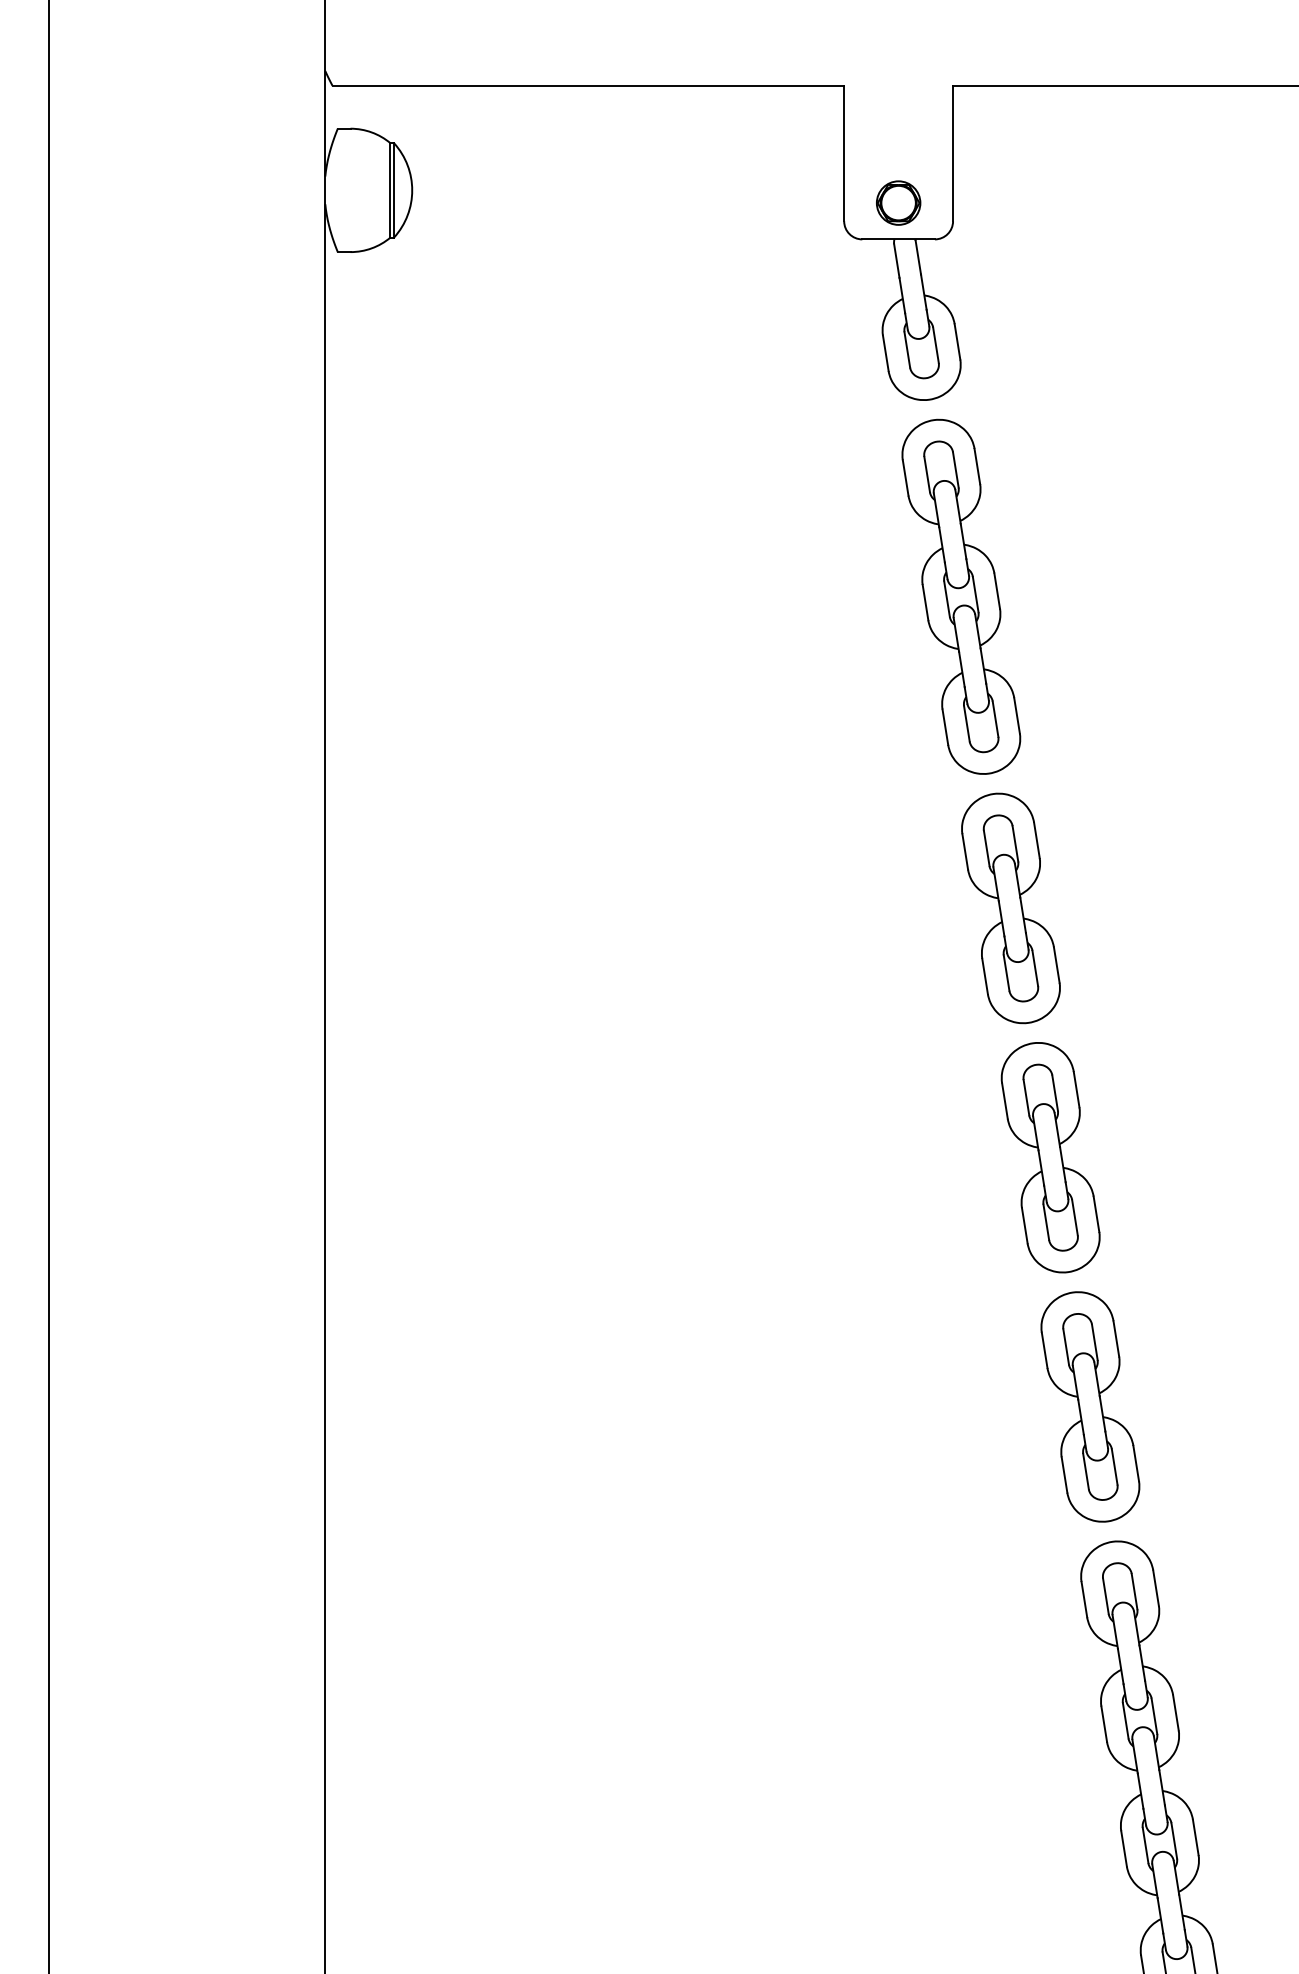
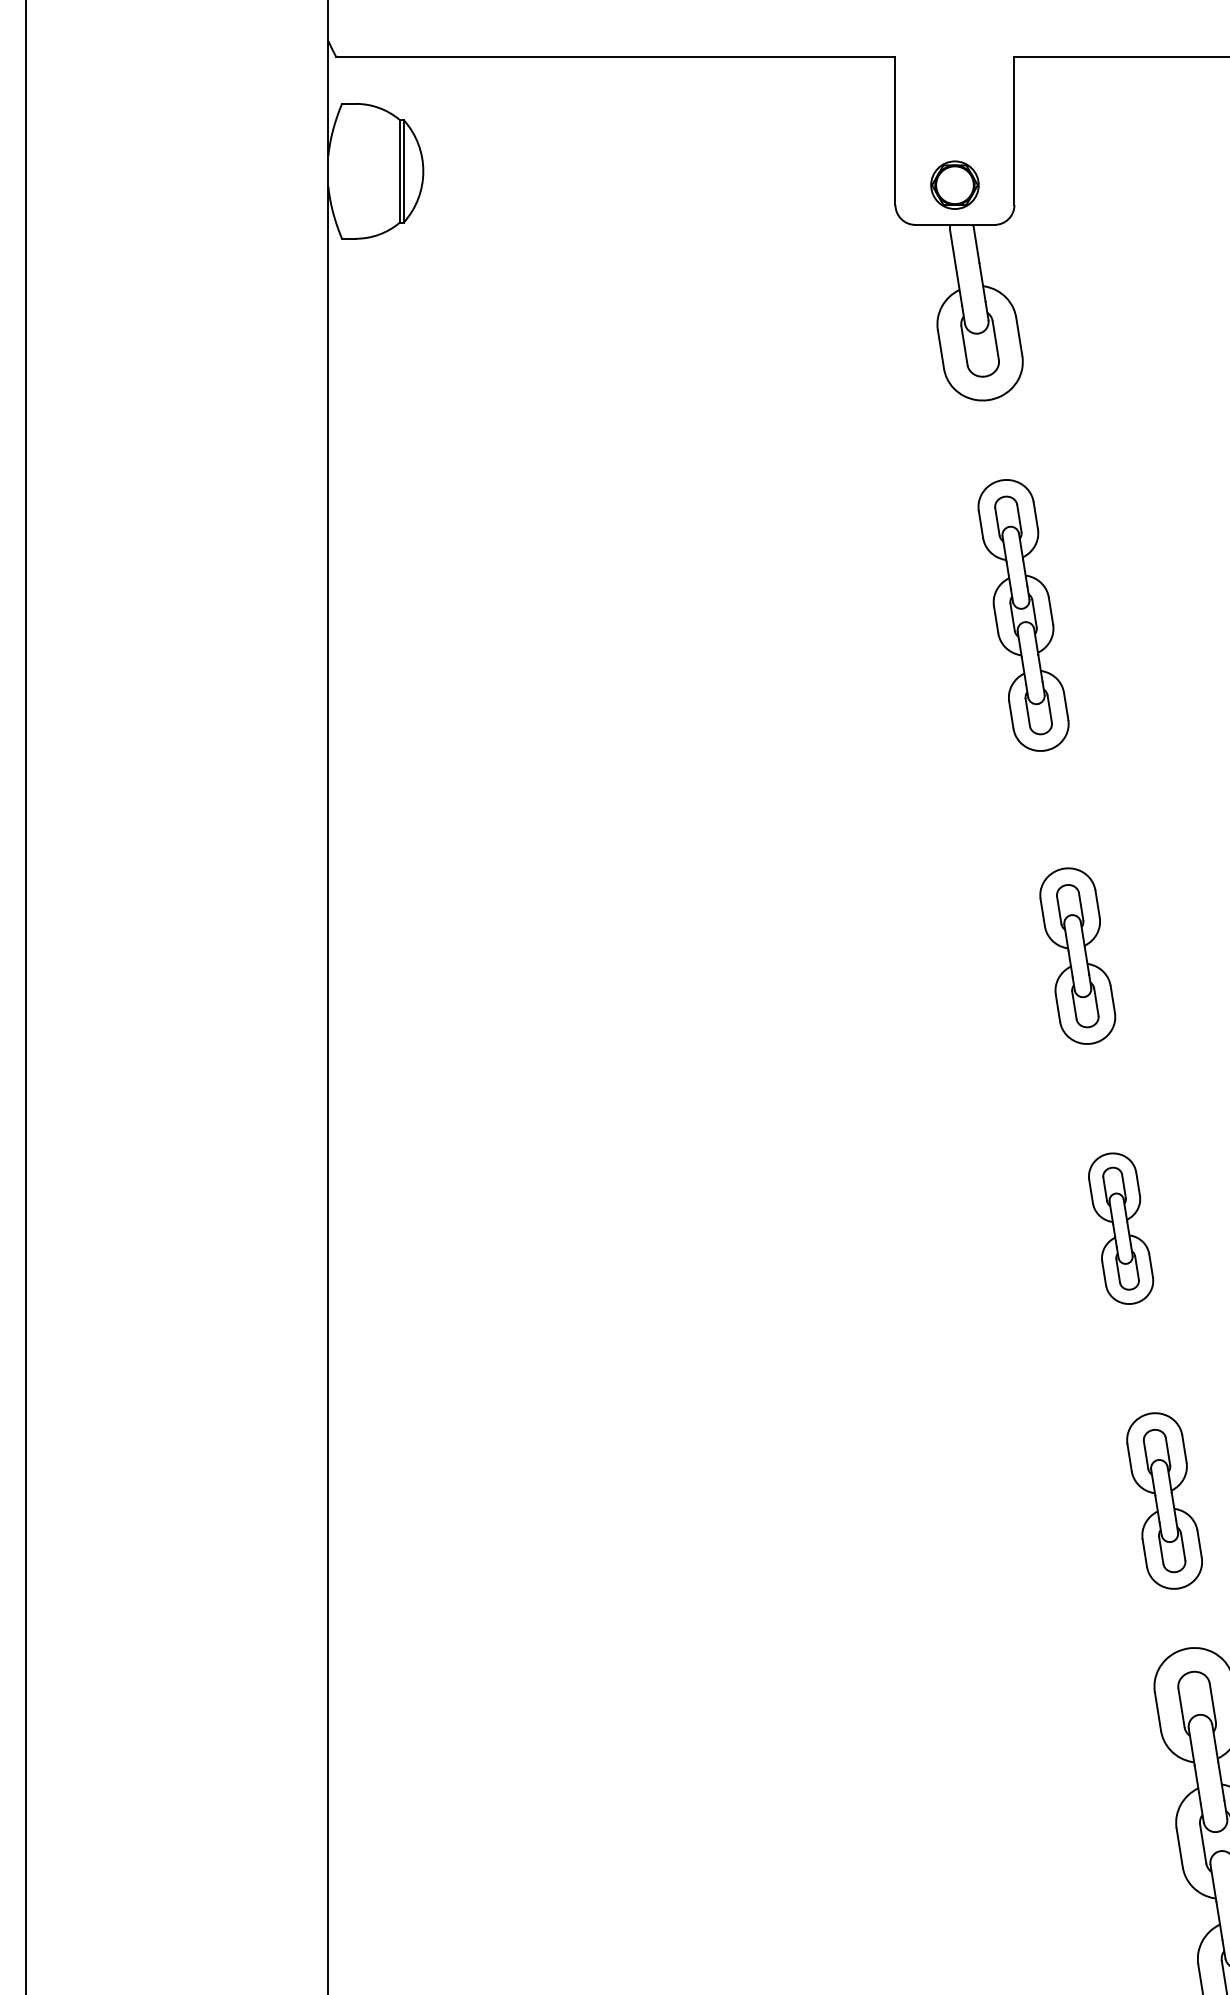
part: (961, 596) -> (1023, 615), size x0.7
part: (1010, 908) -> (1077, 956), size x0.7
part: (1050, 1157) -> (1120, 1228), size x0.6
part: (1090, 1406) -> (1164, 1500), size x0.7

